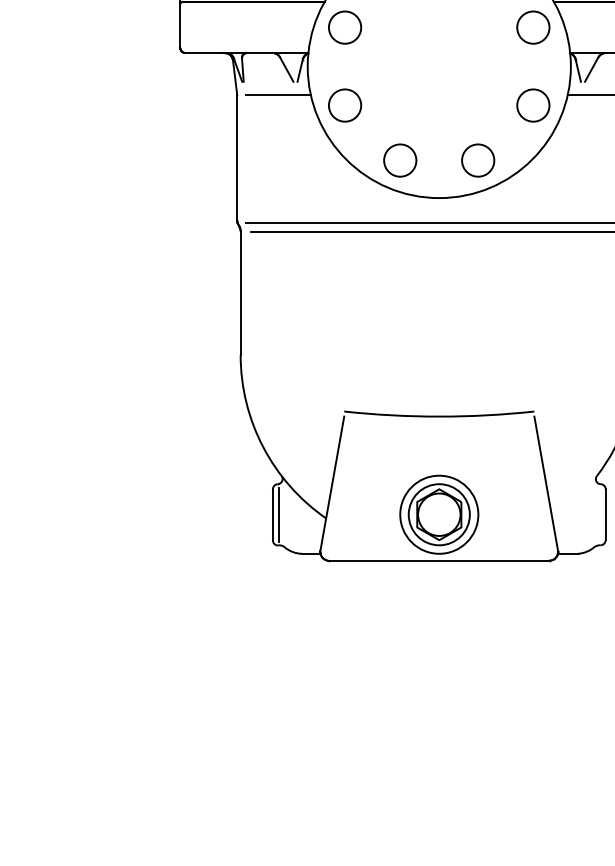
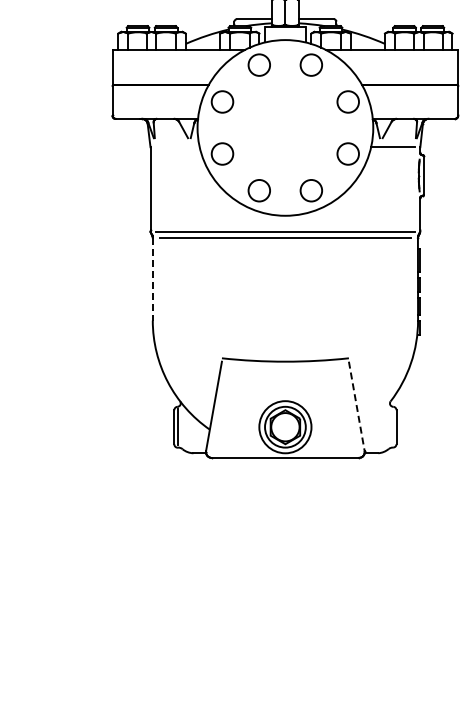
line: (277, 95) -> (177, 147), removed
line: (240, 293) -> (152, 279), solid -> dashed
line: (545, 483) -> (356, 406), solid -> dashed

